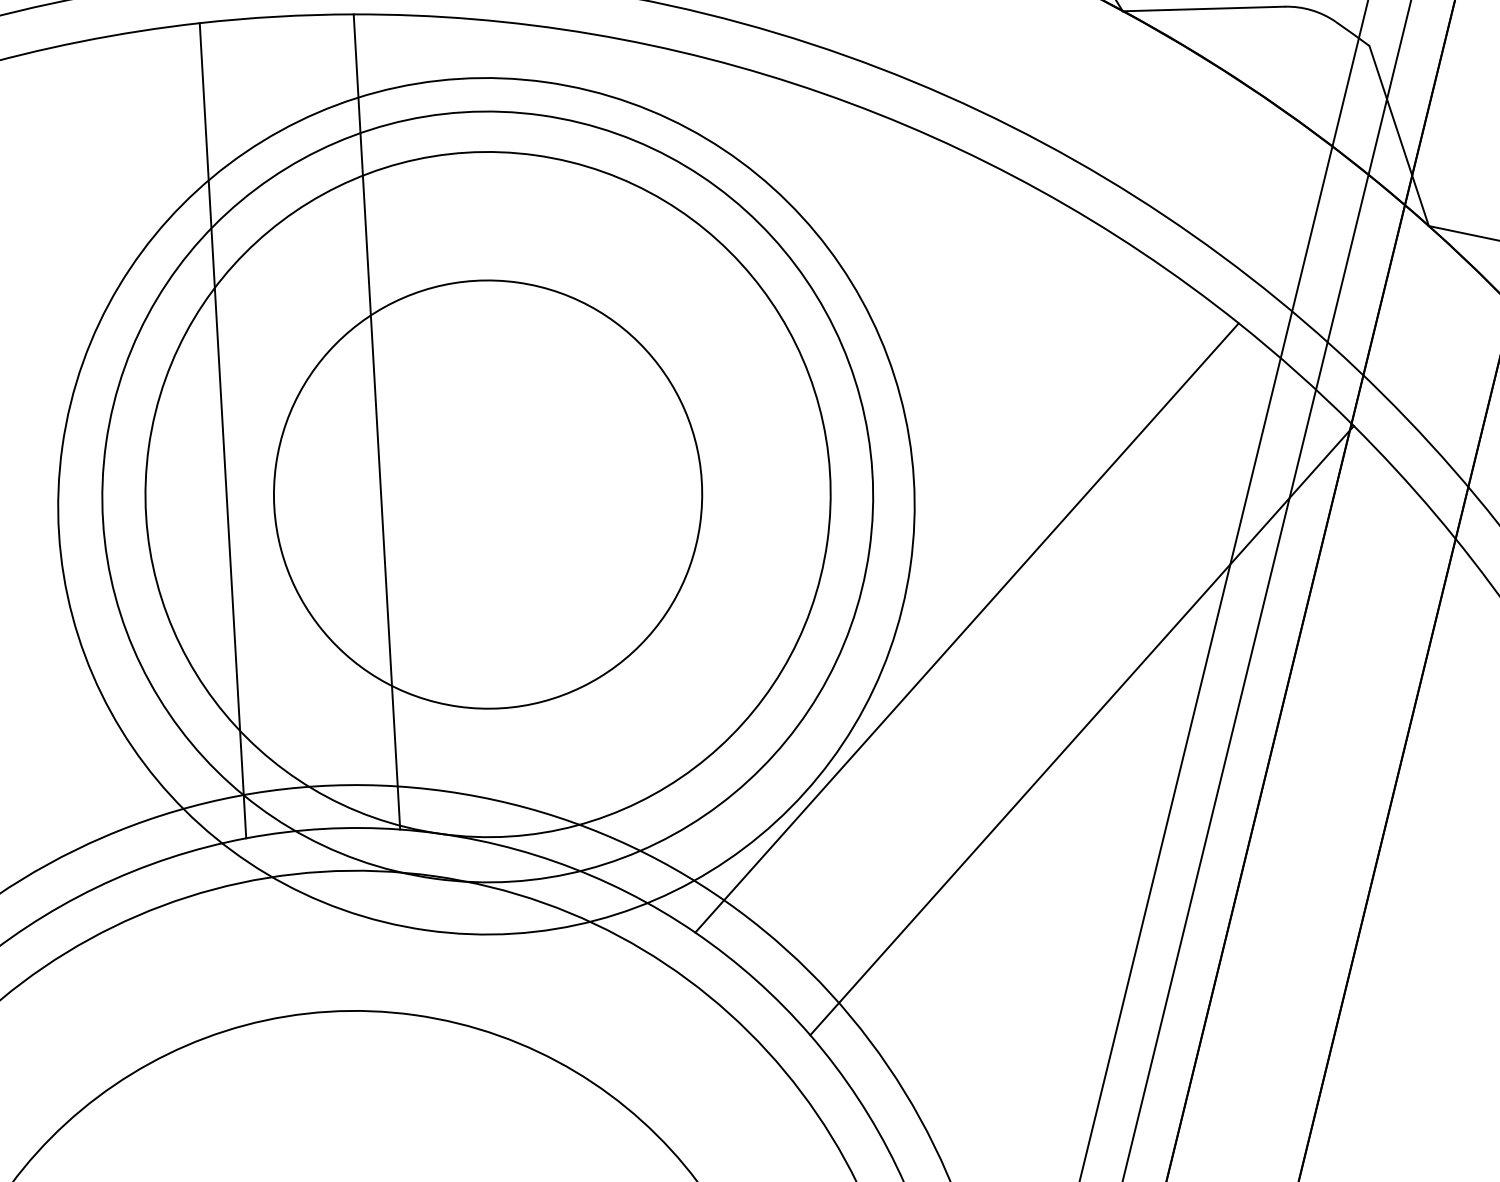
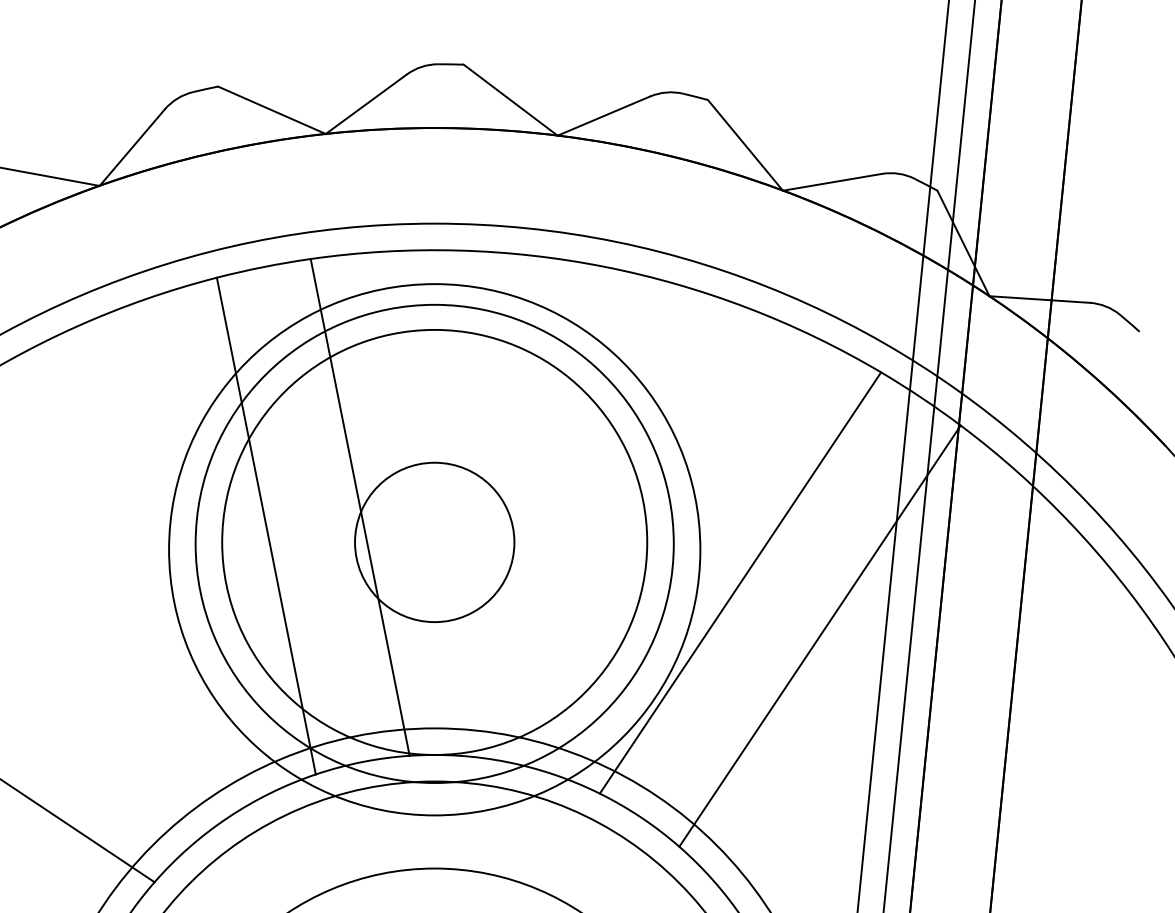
circle: (487, 494) -> (434, 542), size x0.6

